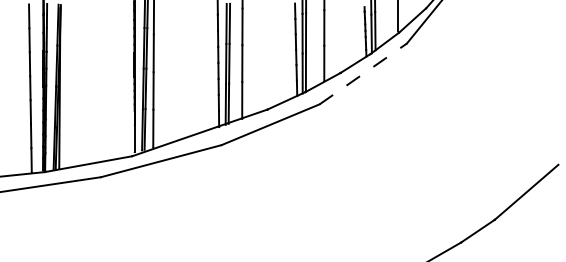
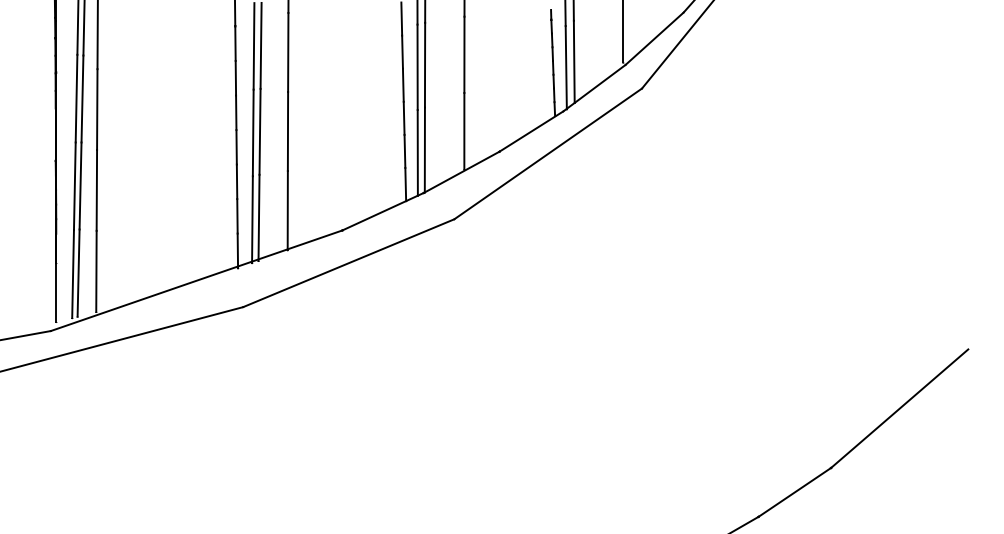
line: (363, 73) -> (548, 152), dashed -> solid

